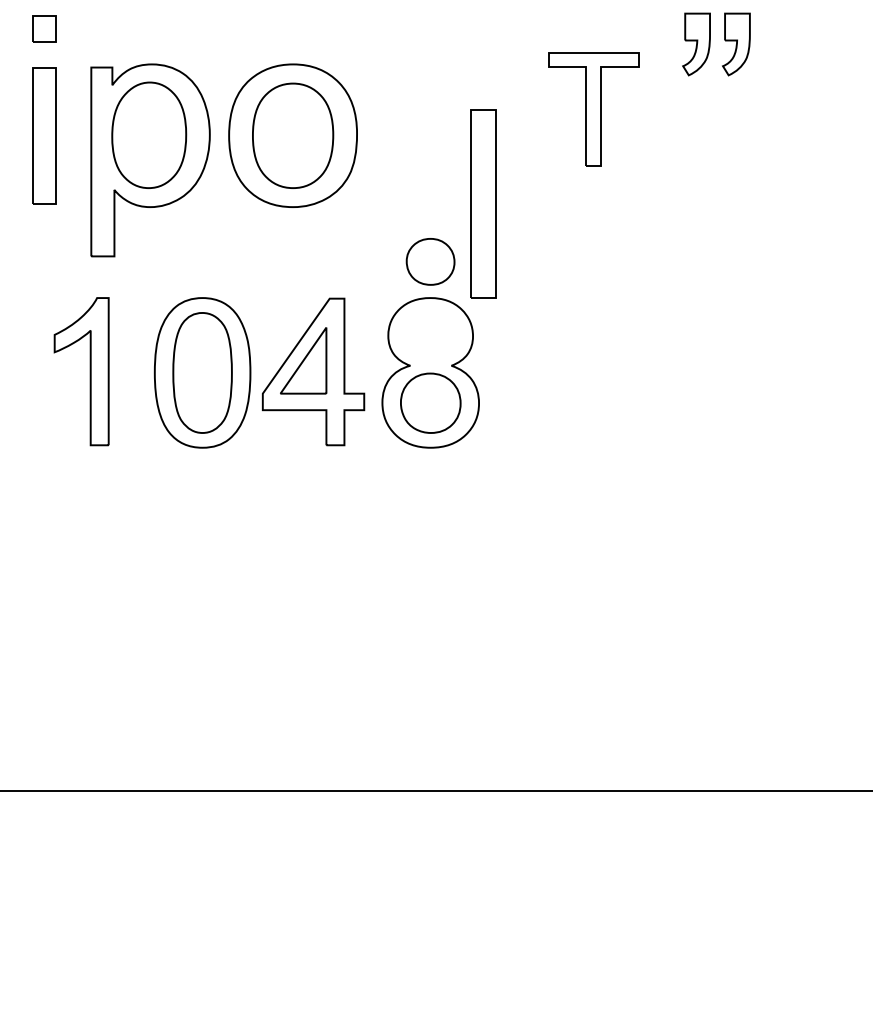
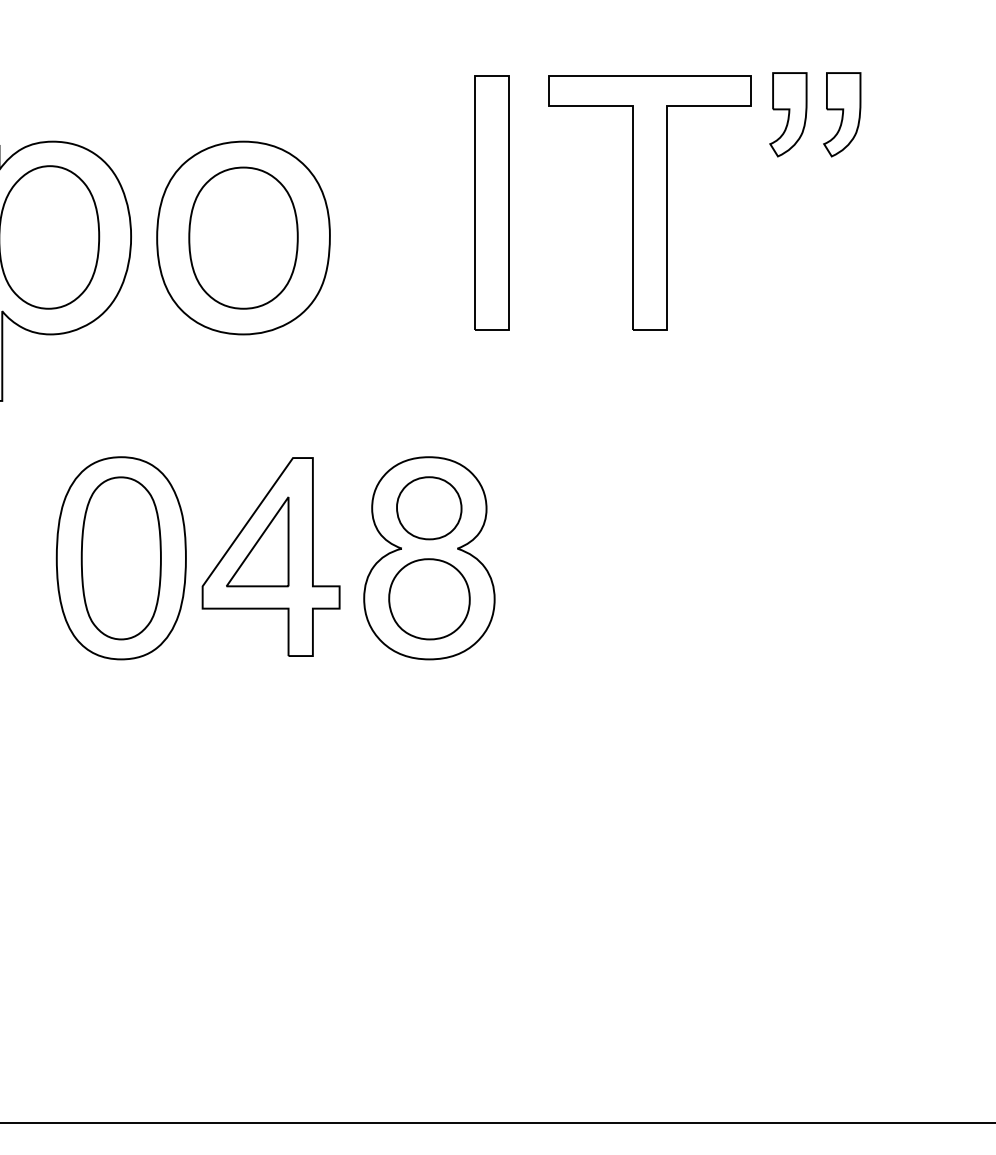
part: (593, 109) -> (649, 202), size x1.67
part: (483, 203) -> (492, 202), moved
part: (430, 261) -> (429, 507), moved

